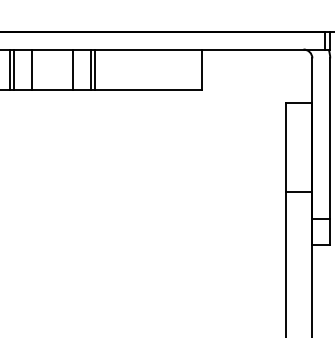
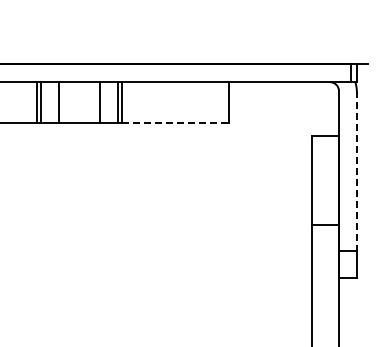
line: (148, 90) -> (175, 123), solid -> dashed
line: (329, 138) -> (356, 171), solid -> dashed

